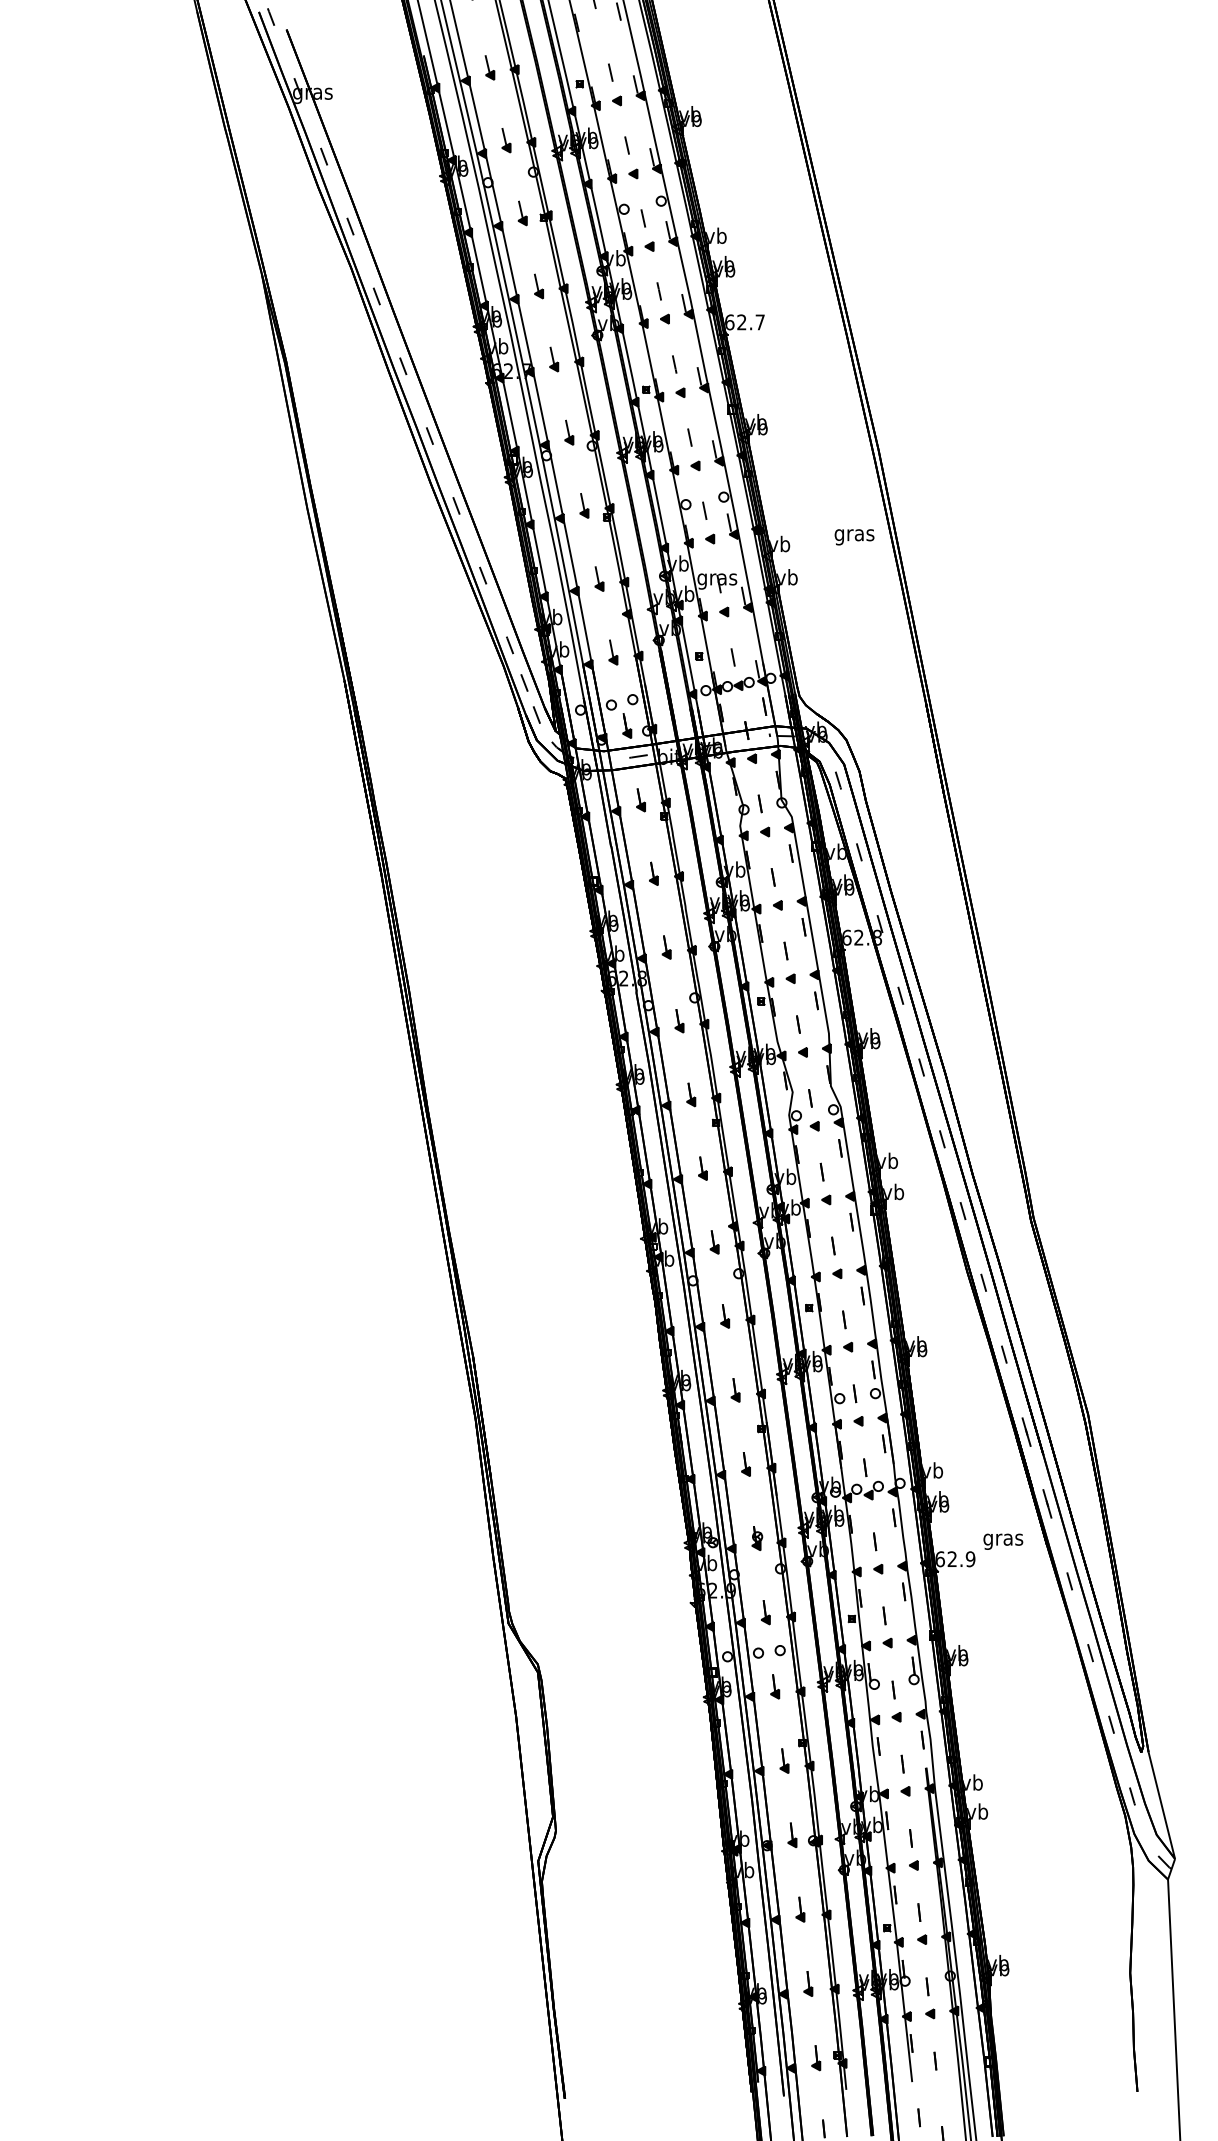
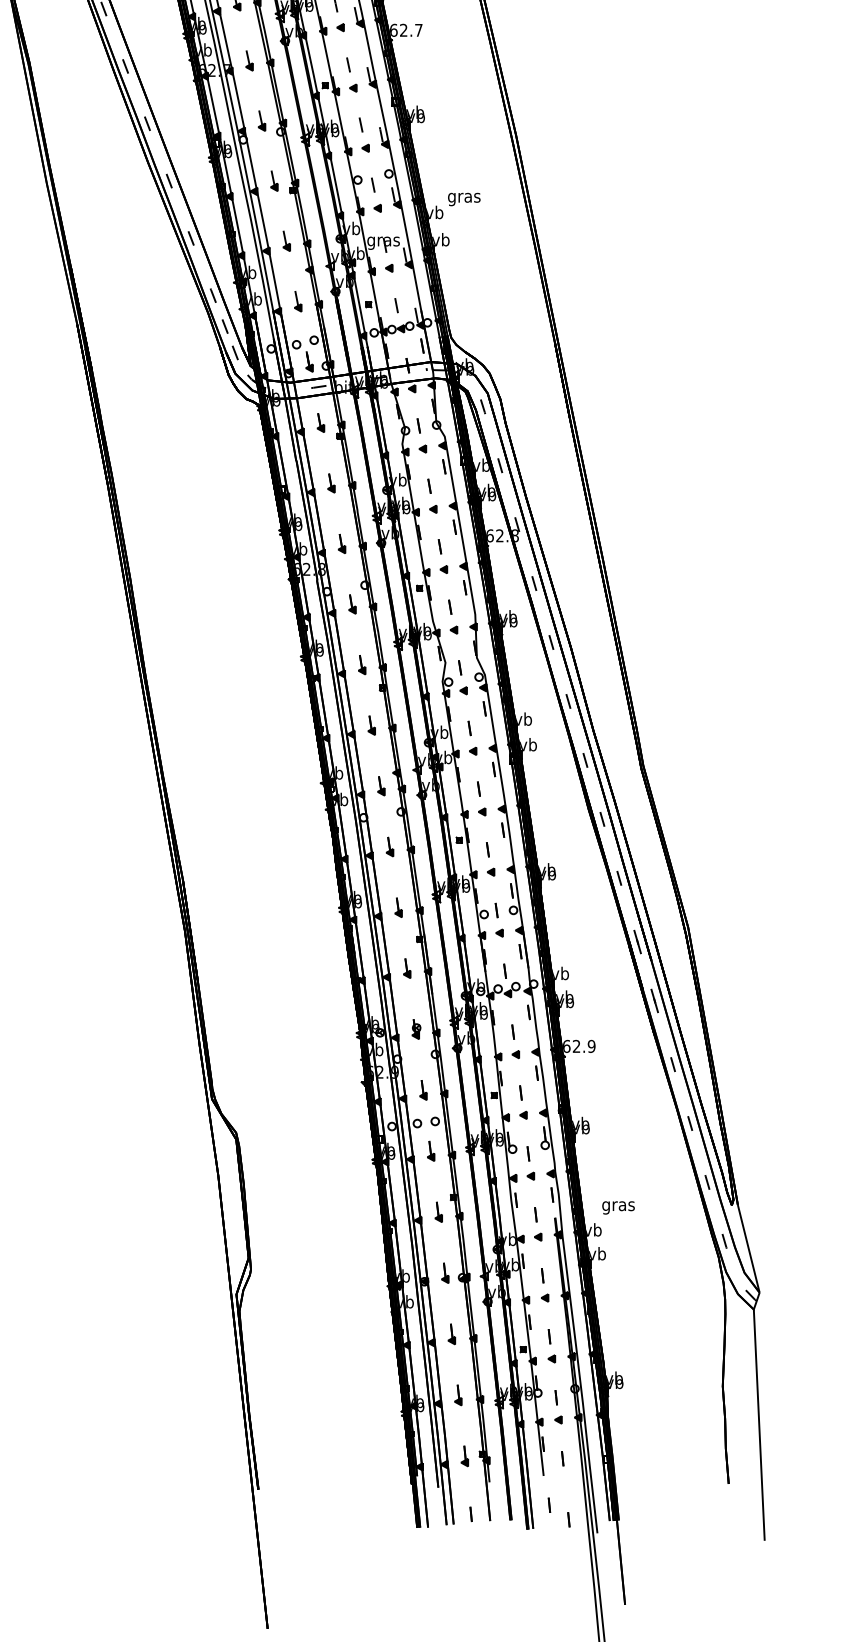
text: (854, 537) -> (464, 199), moved
text: (1003, 1541) -> (618, 1207), moved

